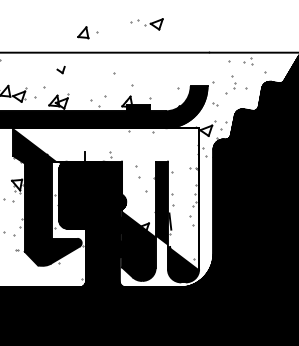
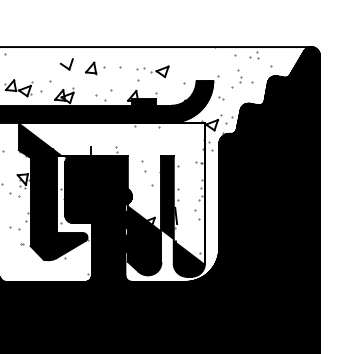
part: (146, 24) -> (152, 71), moved
part: (87, 33) -> (95, 68), moved
part: (60, 70) -> (66, 64), size x1.67

